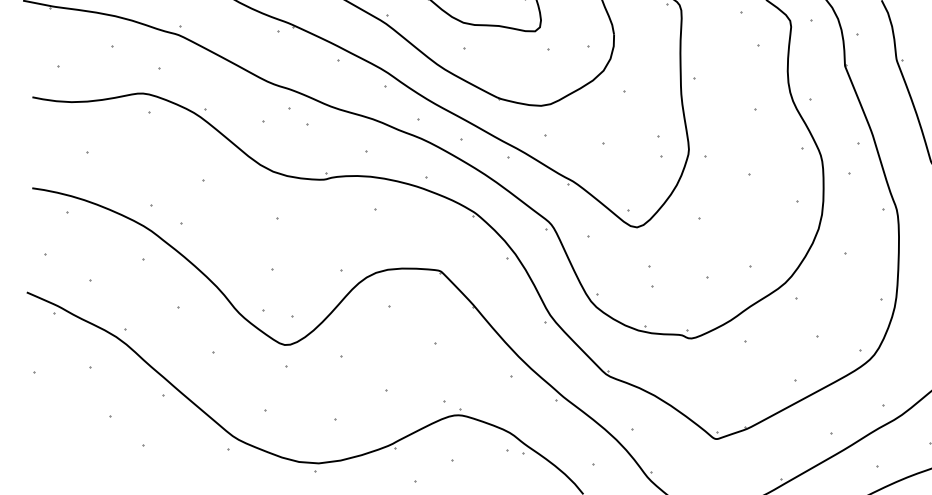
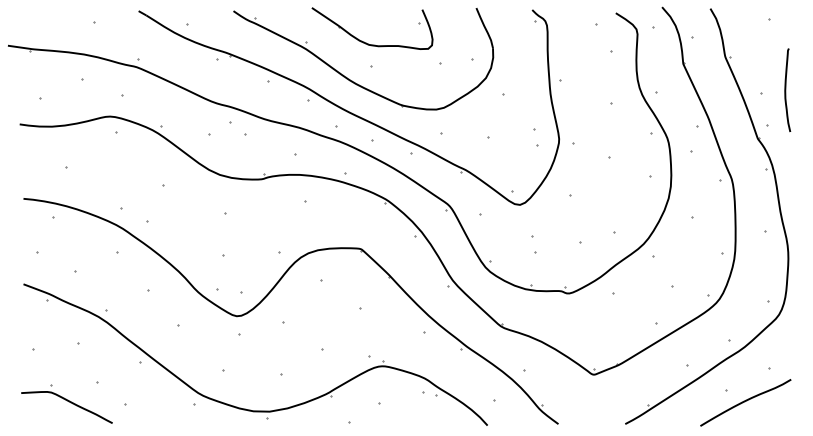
part: (71, 440) -> (66, 403), added

